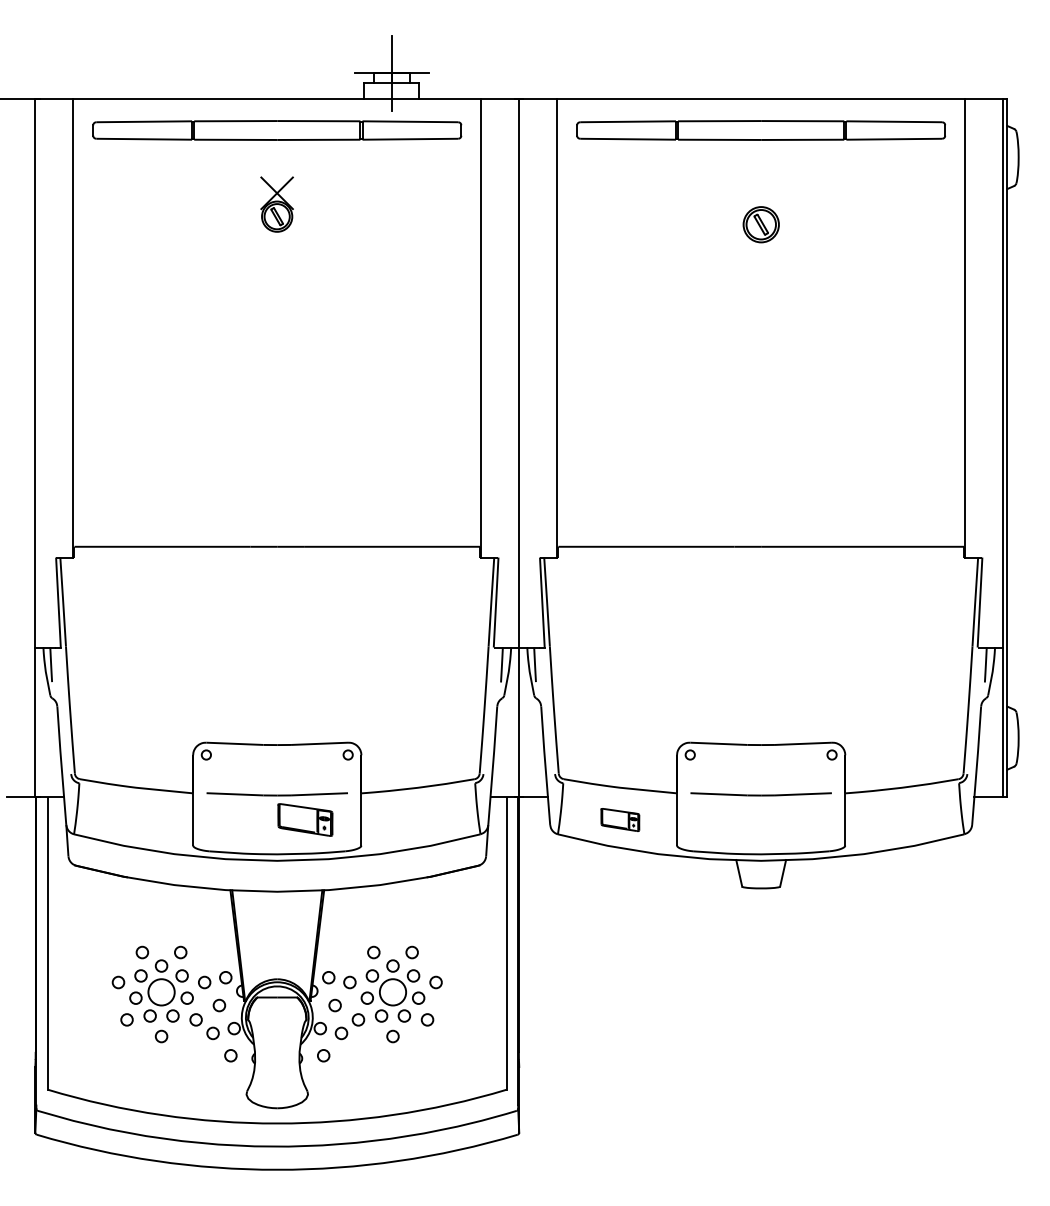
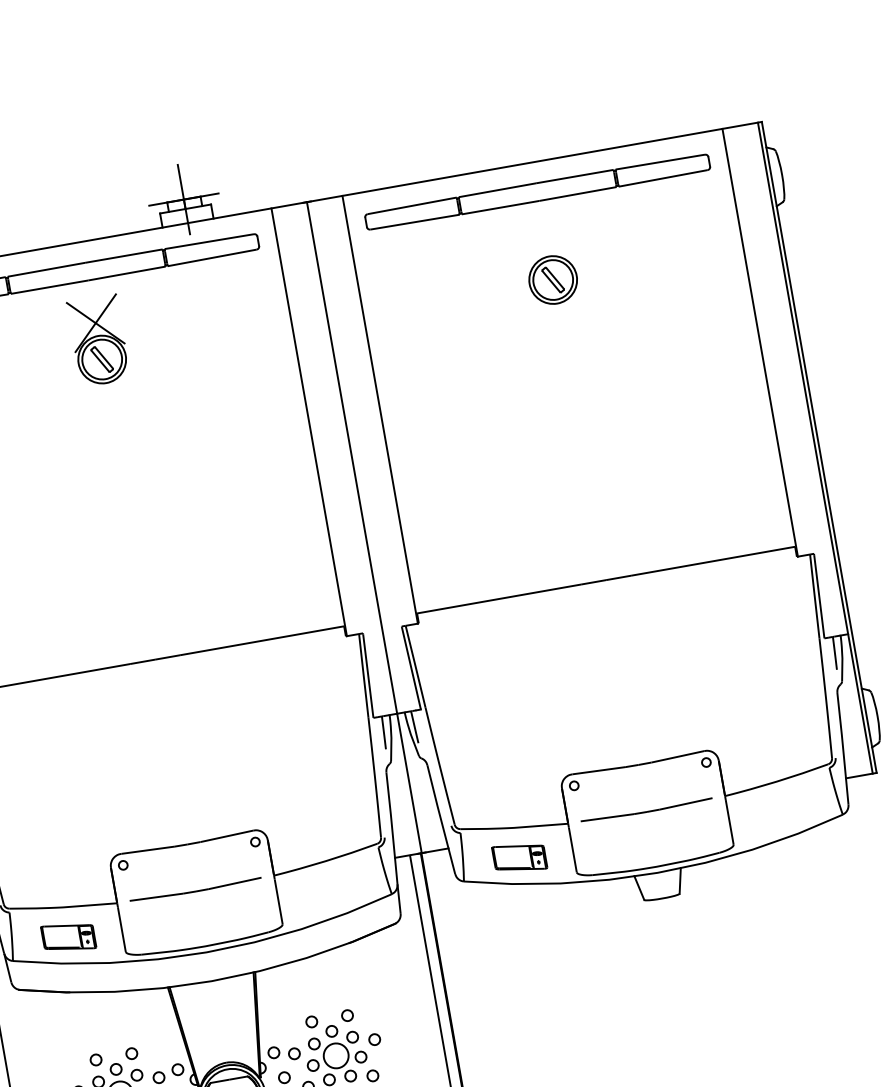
part: (276, 204) -> (98, 340), size x1.67
part: (761, 224) -> (553, 279), size x1.43
part: (305, 819) -> (68, 936), moved
part: (620, 819) -> (519, 857), size x1.43

